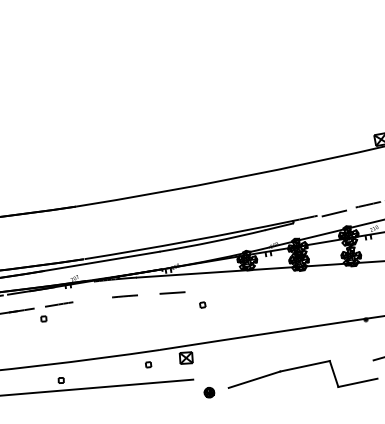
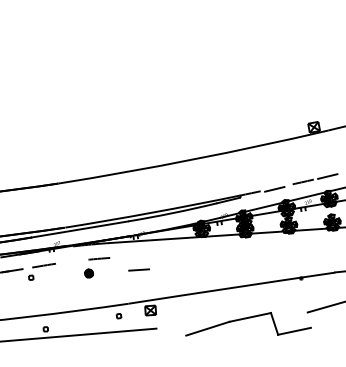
line: (171, 292) -> (138, 269), moved
part: (202, 304) -> (164, 265), removed
part: (208, 392) -> (88, 273), moved

